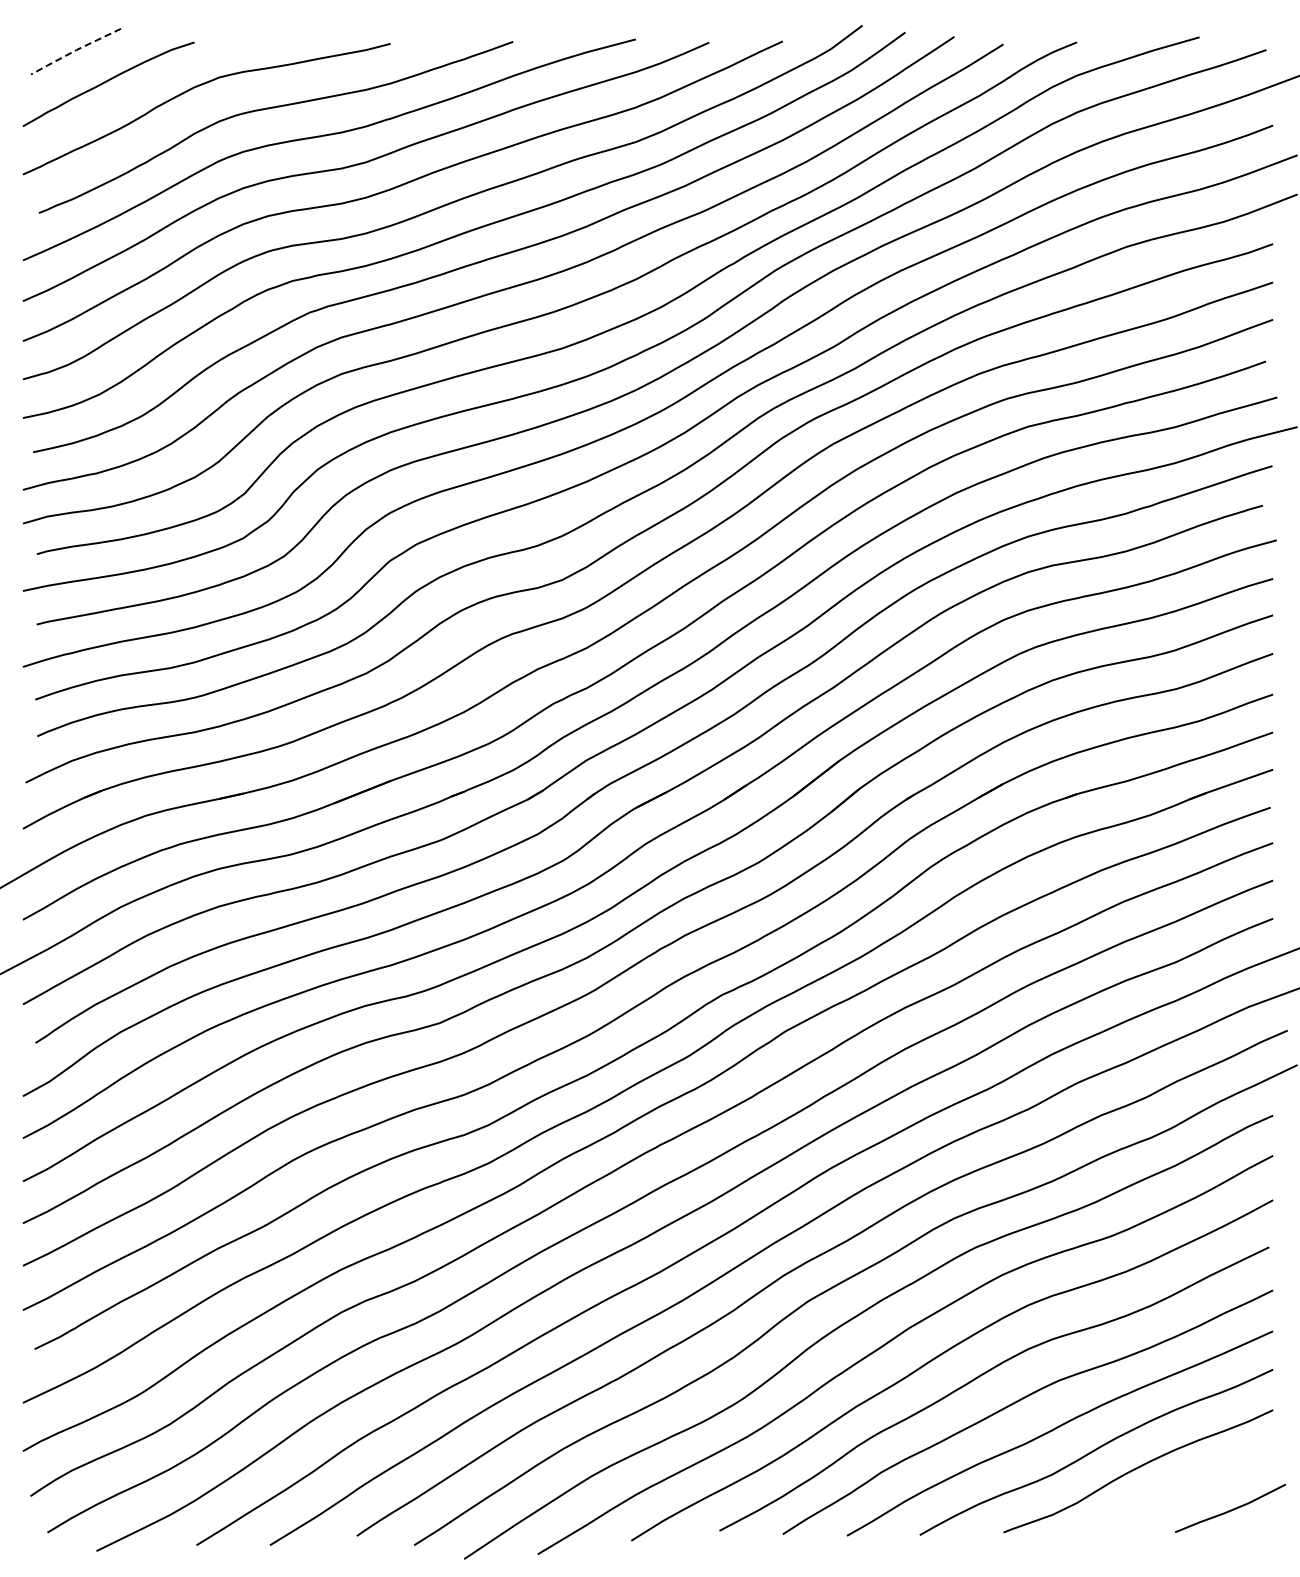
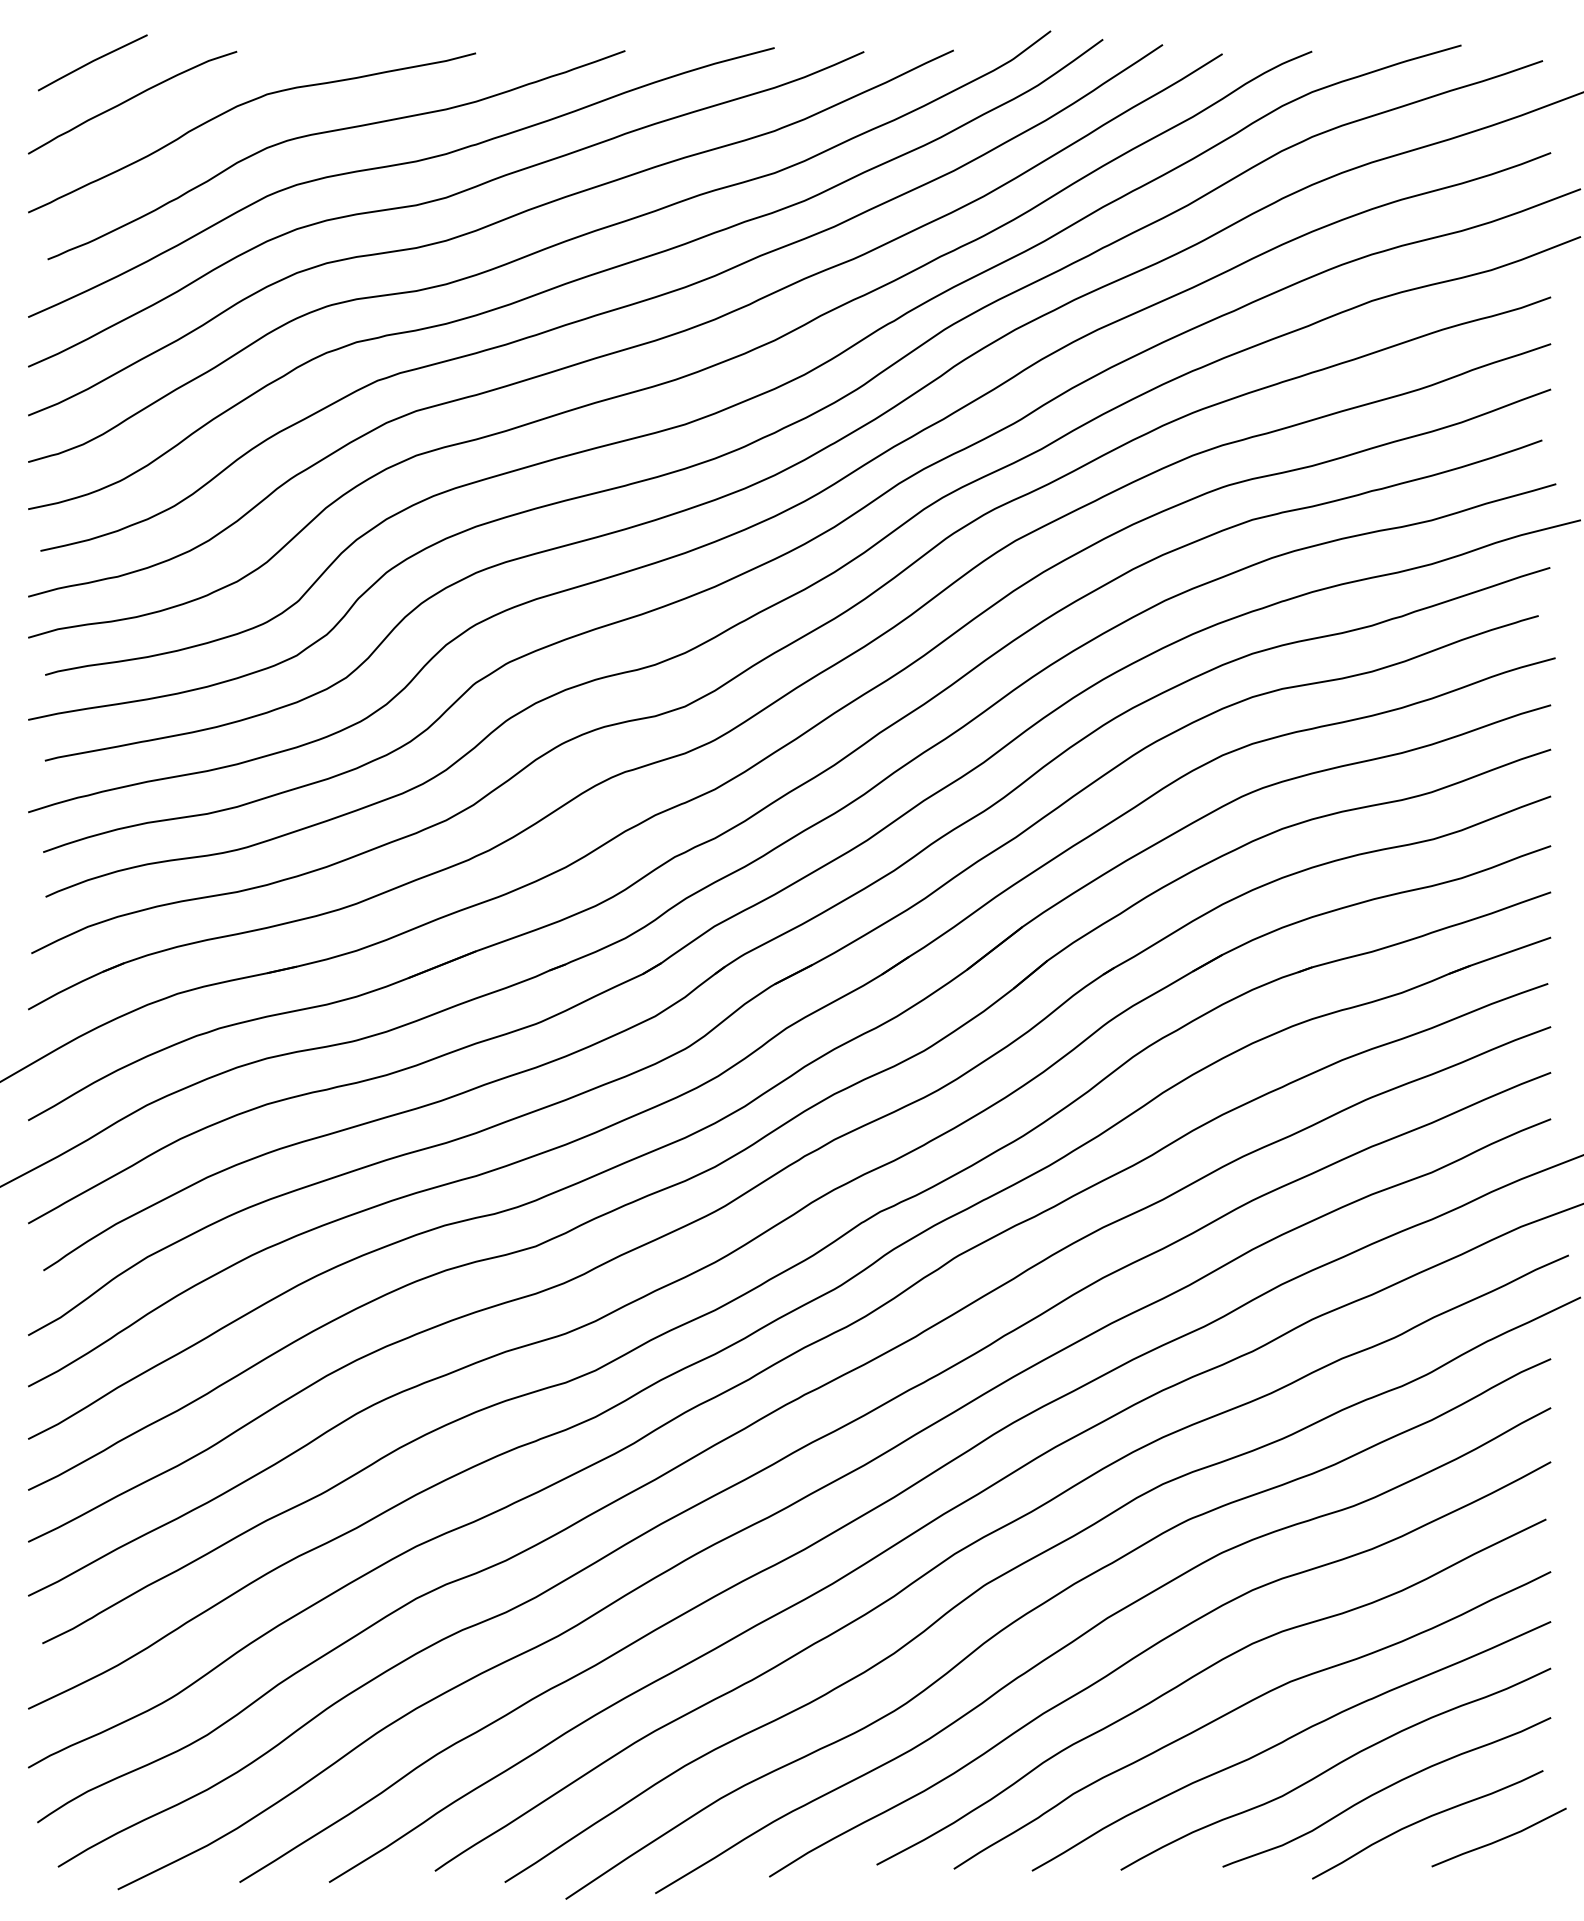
line: (74, 50) -> (90, 61), dashed -> solid
curve: (1169, 1494) -> (1424, 1820), added

